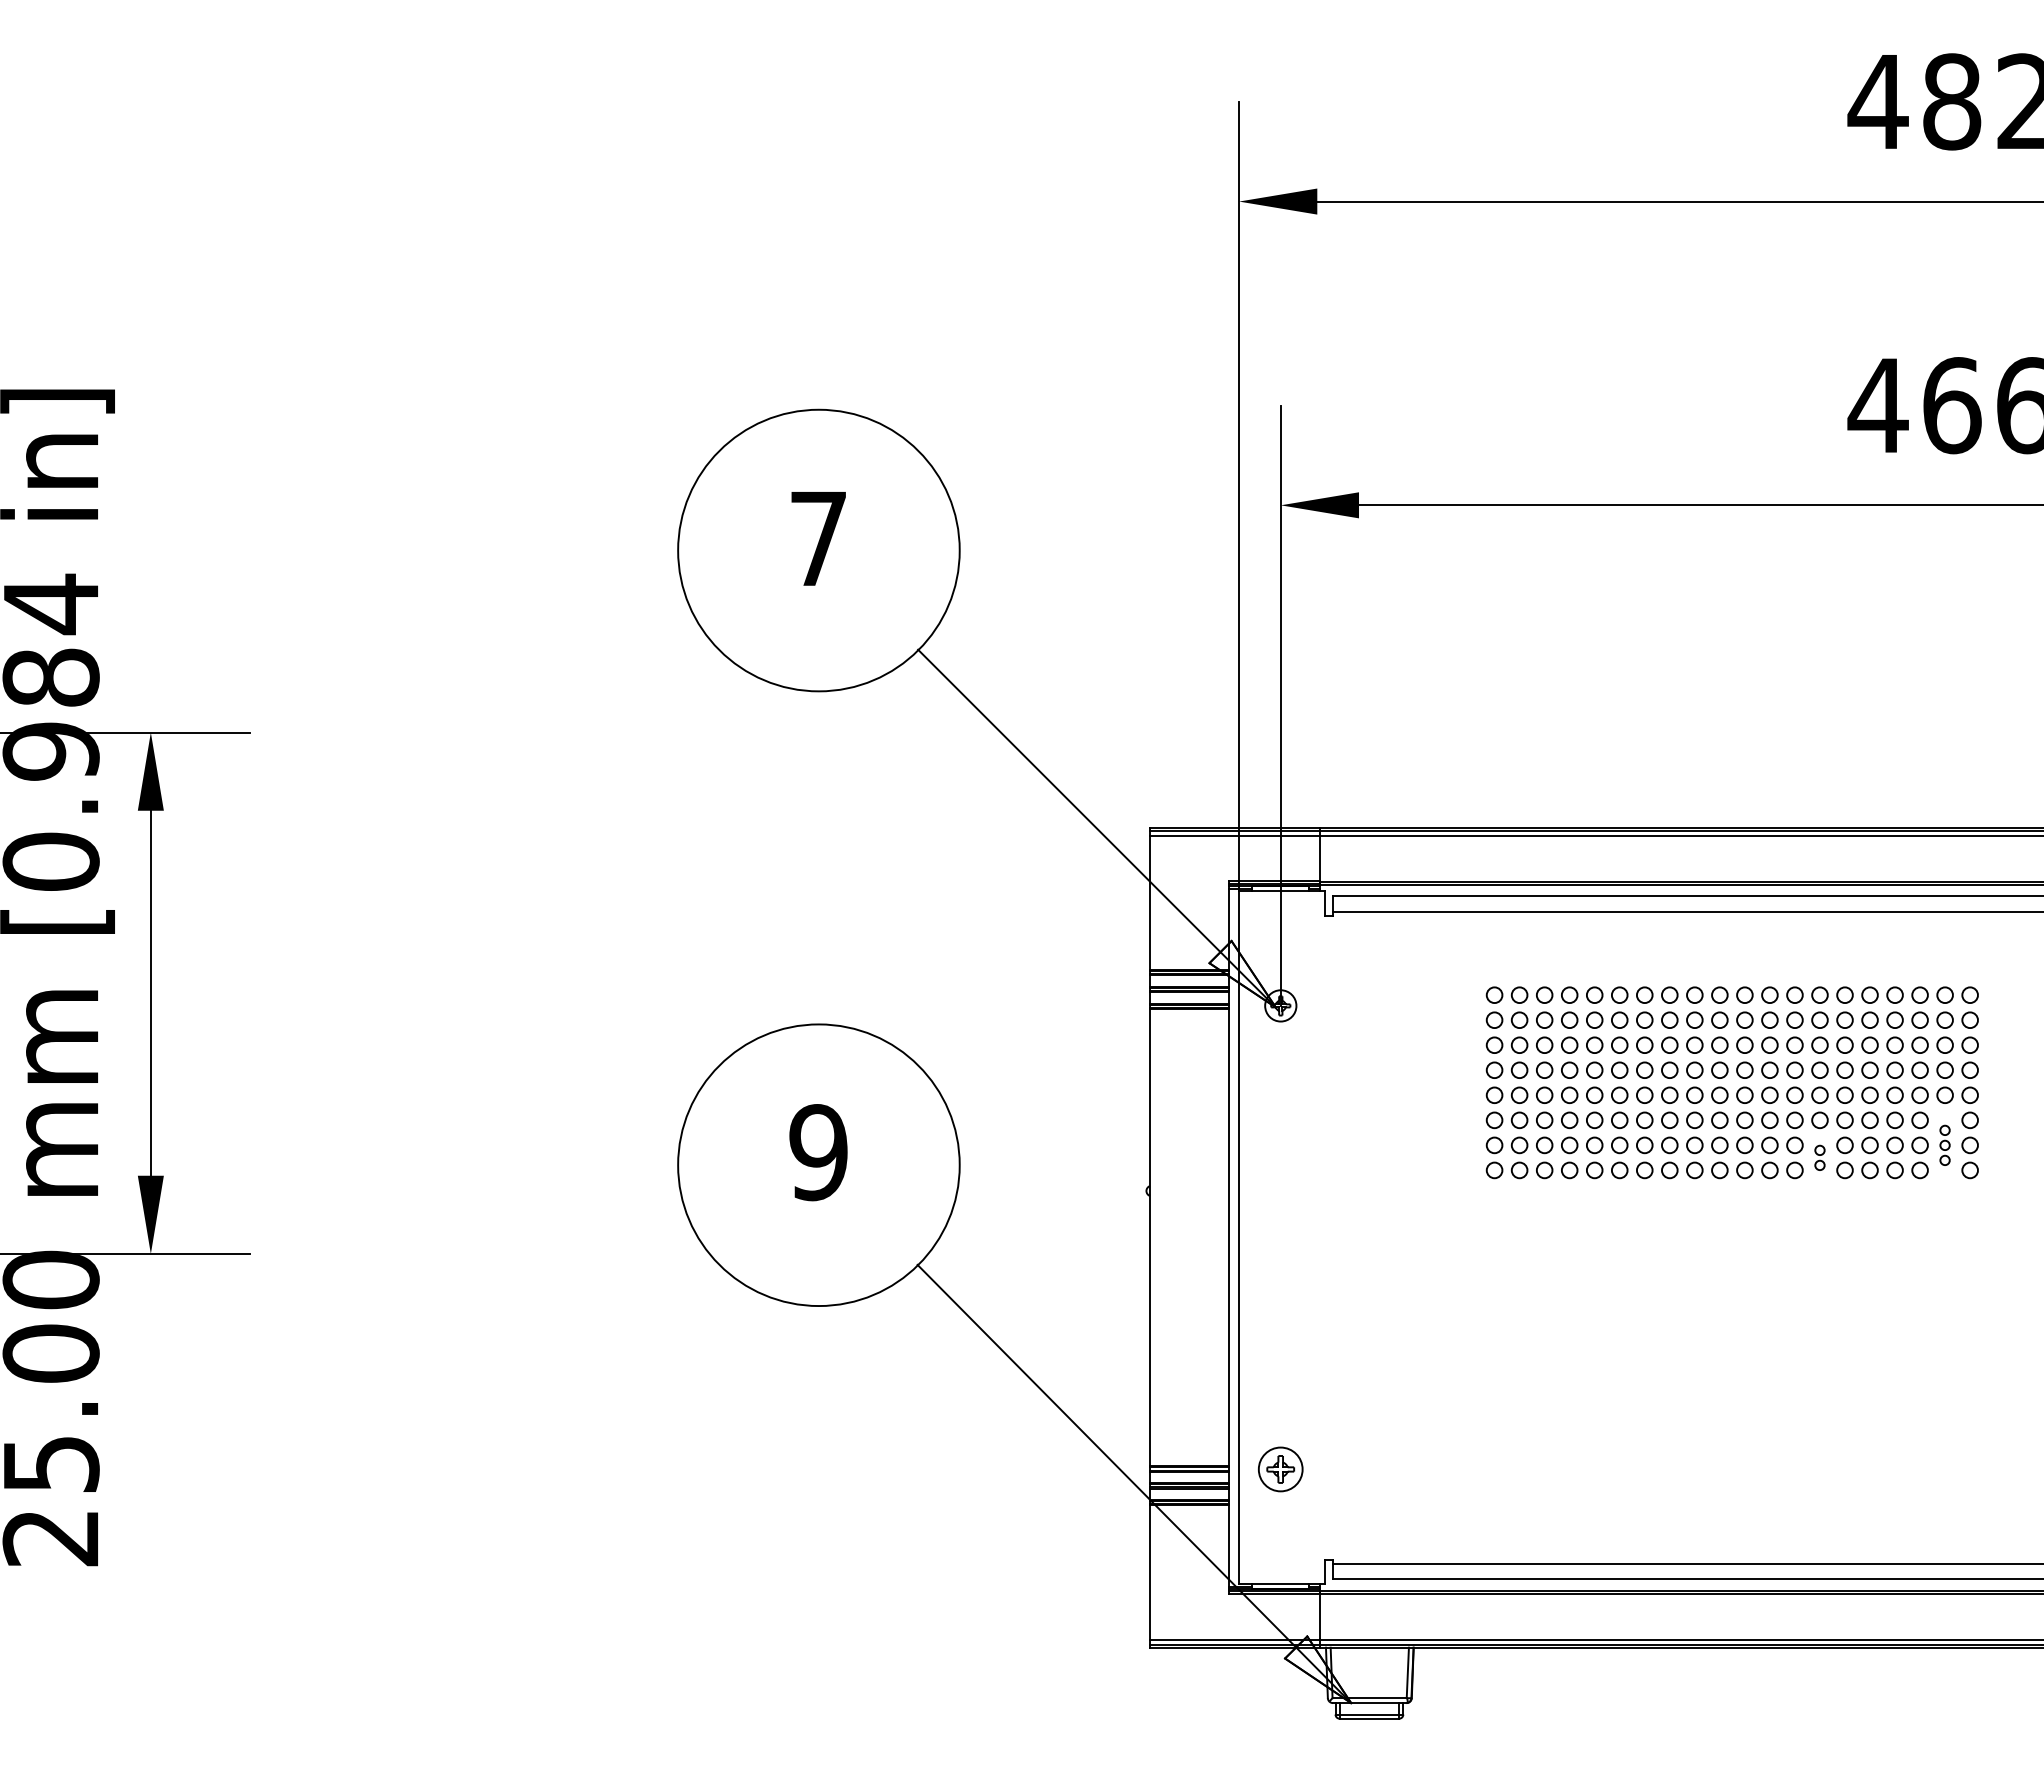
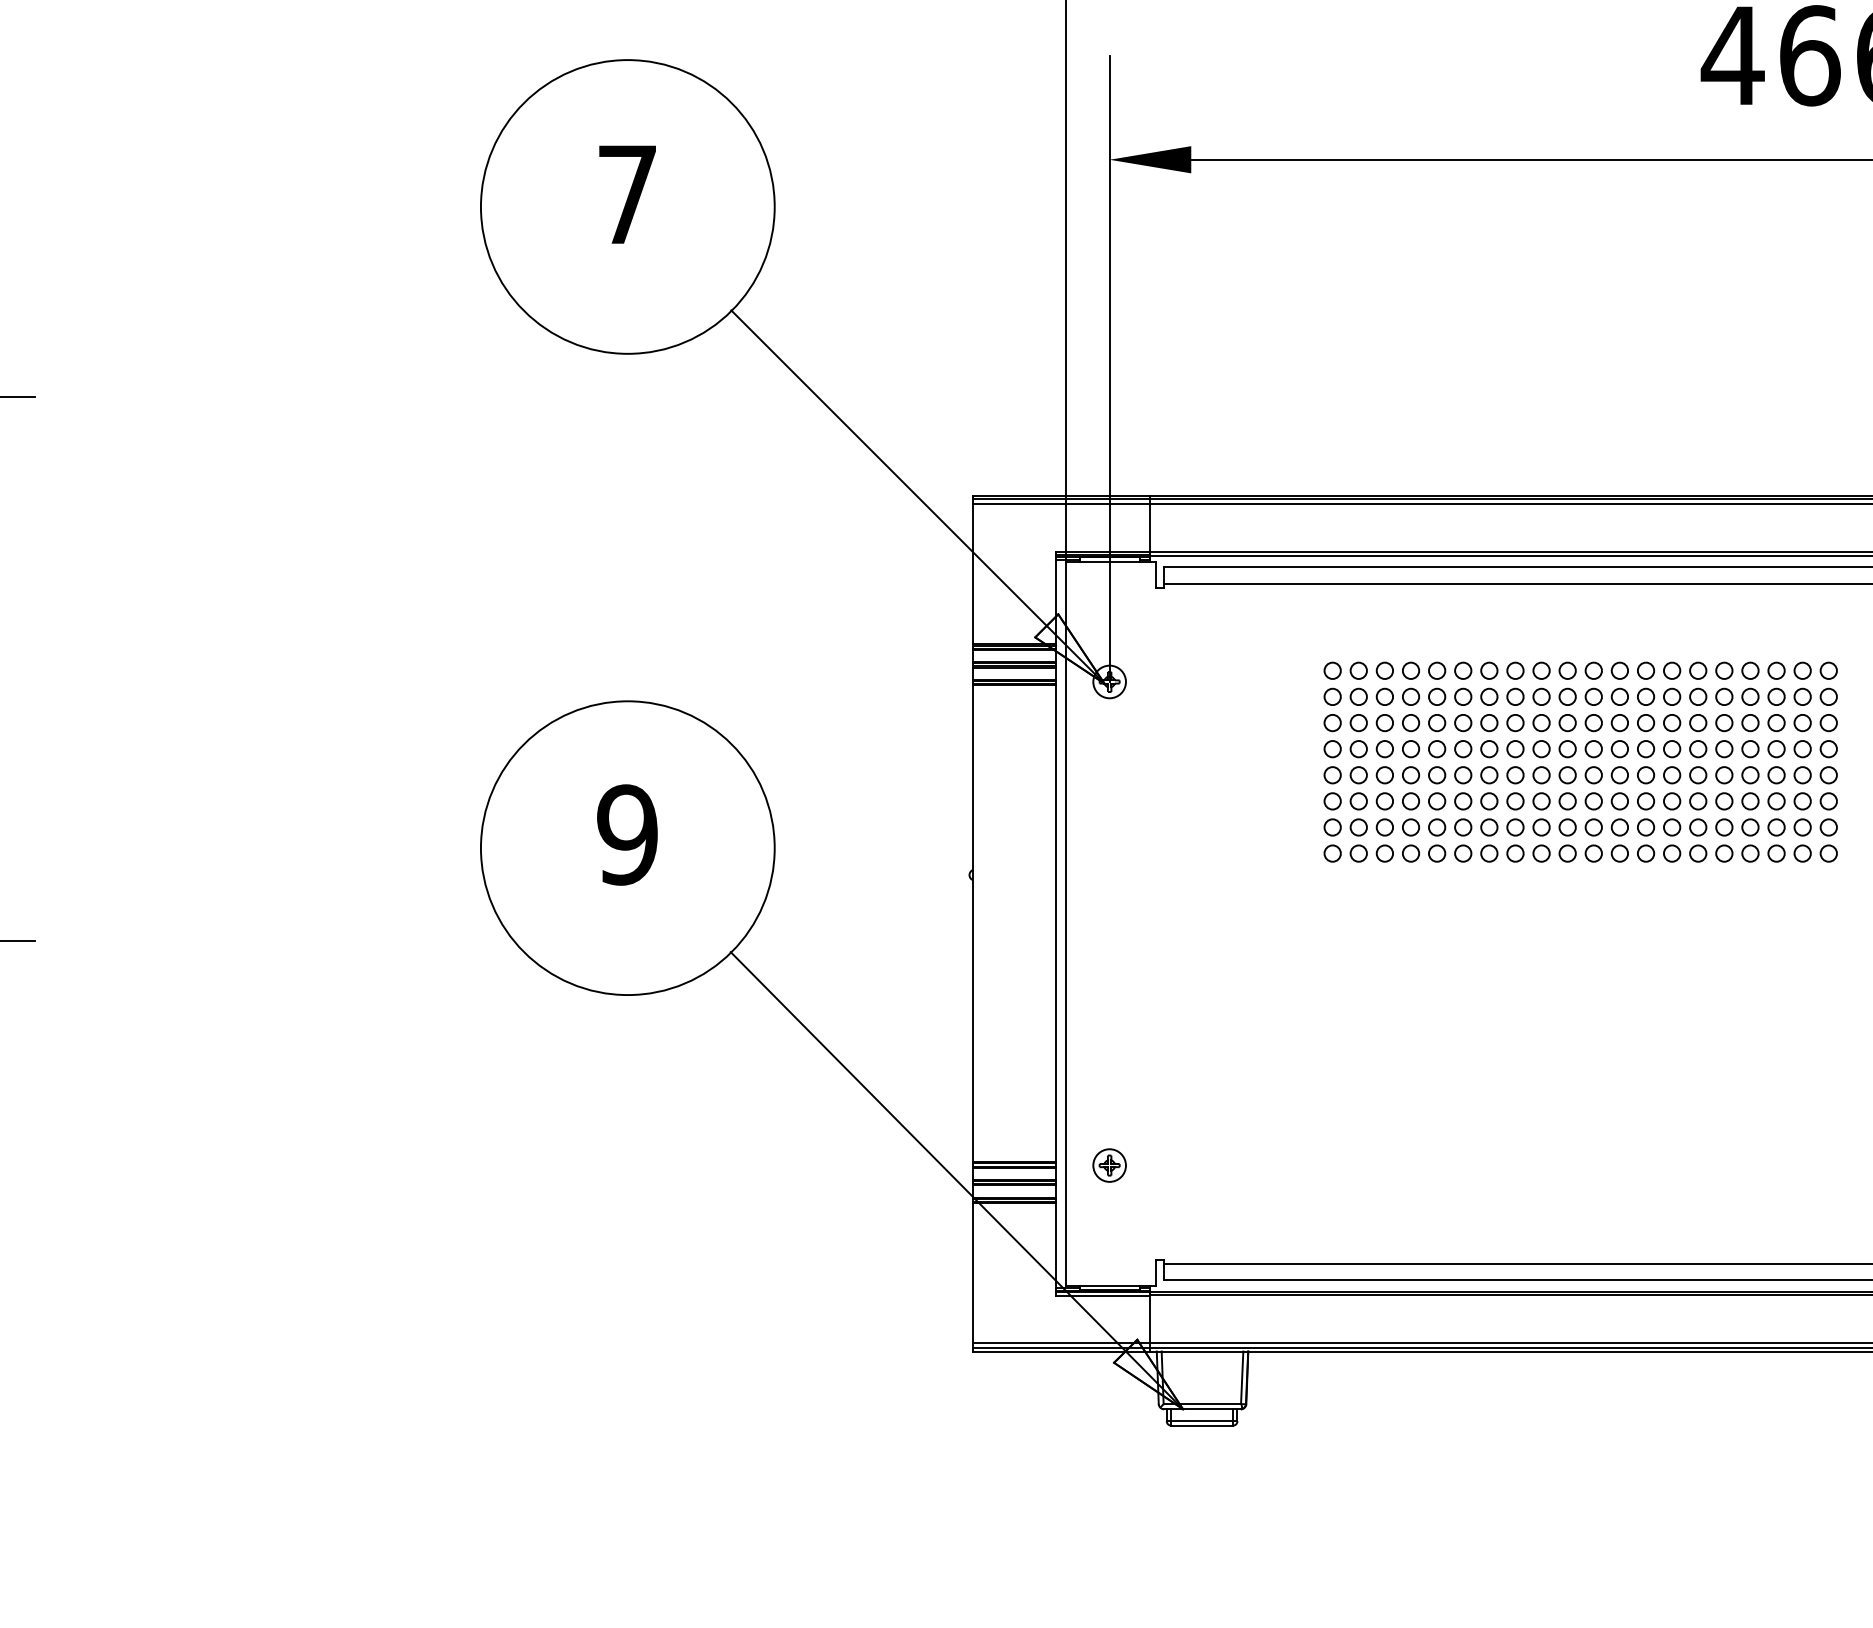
part: (1944, 1145) -> (1802, 827), size x1.67
part: (1819, 1157) -> (1671, 840), size x1.67
part: (1280, 1469) -> (1109, 1165), size x0.71

